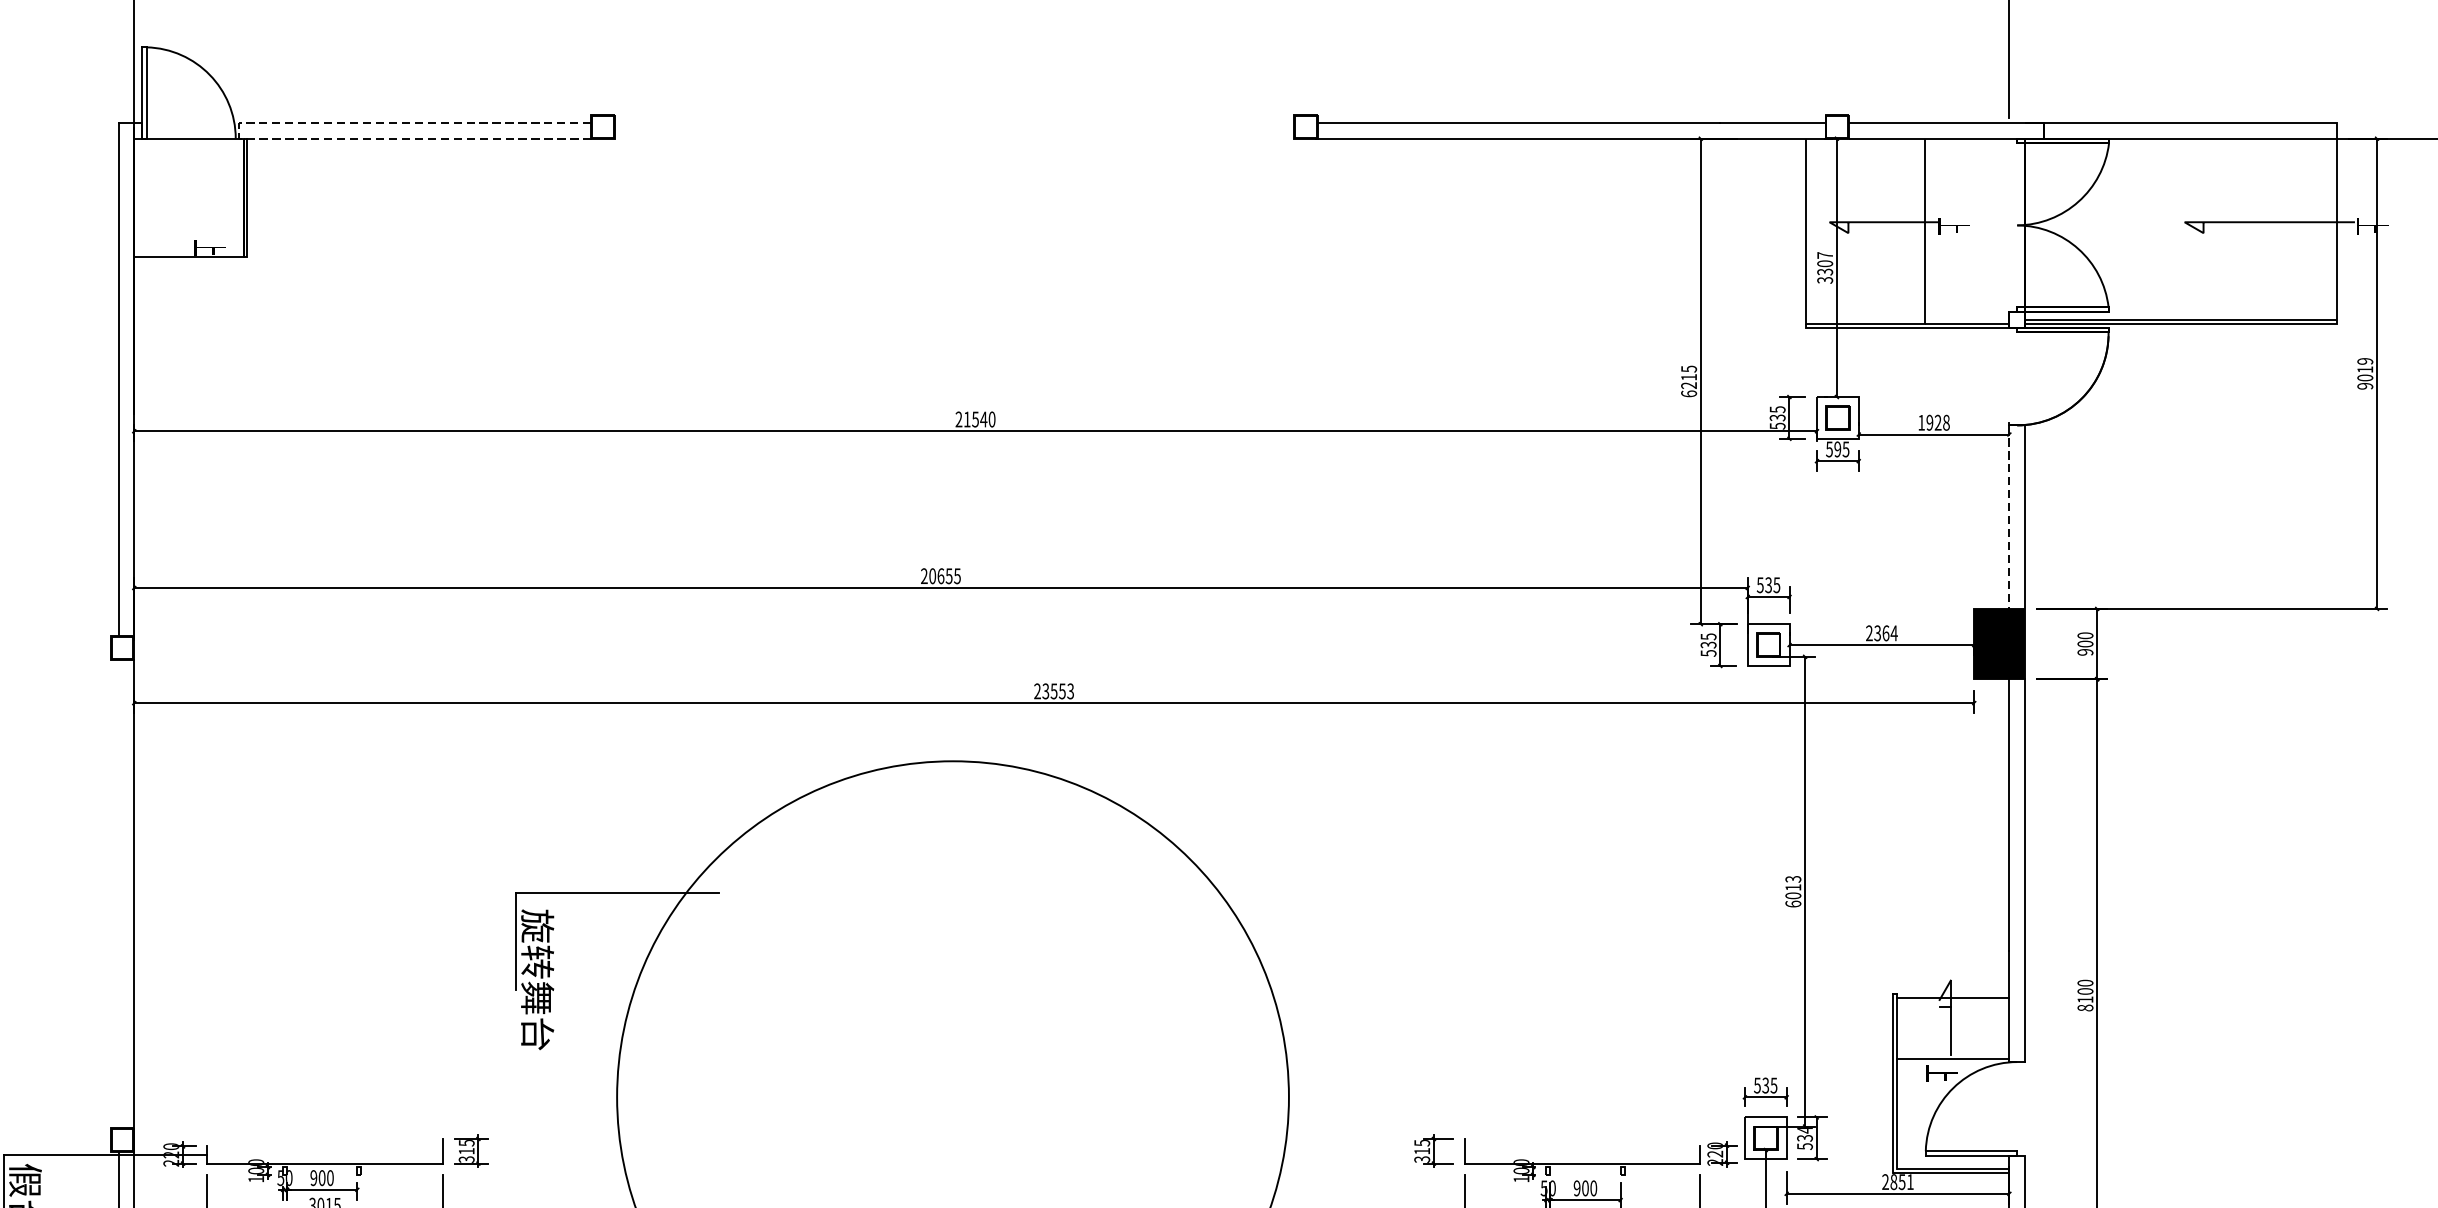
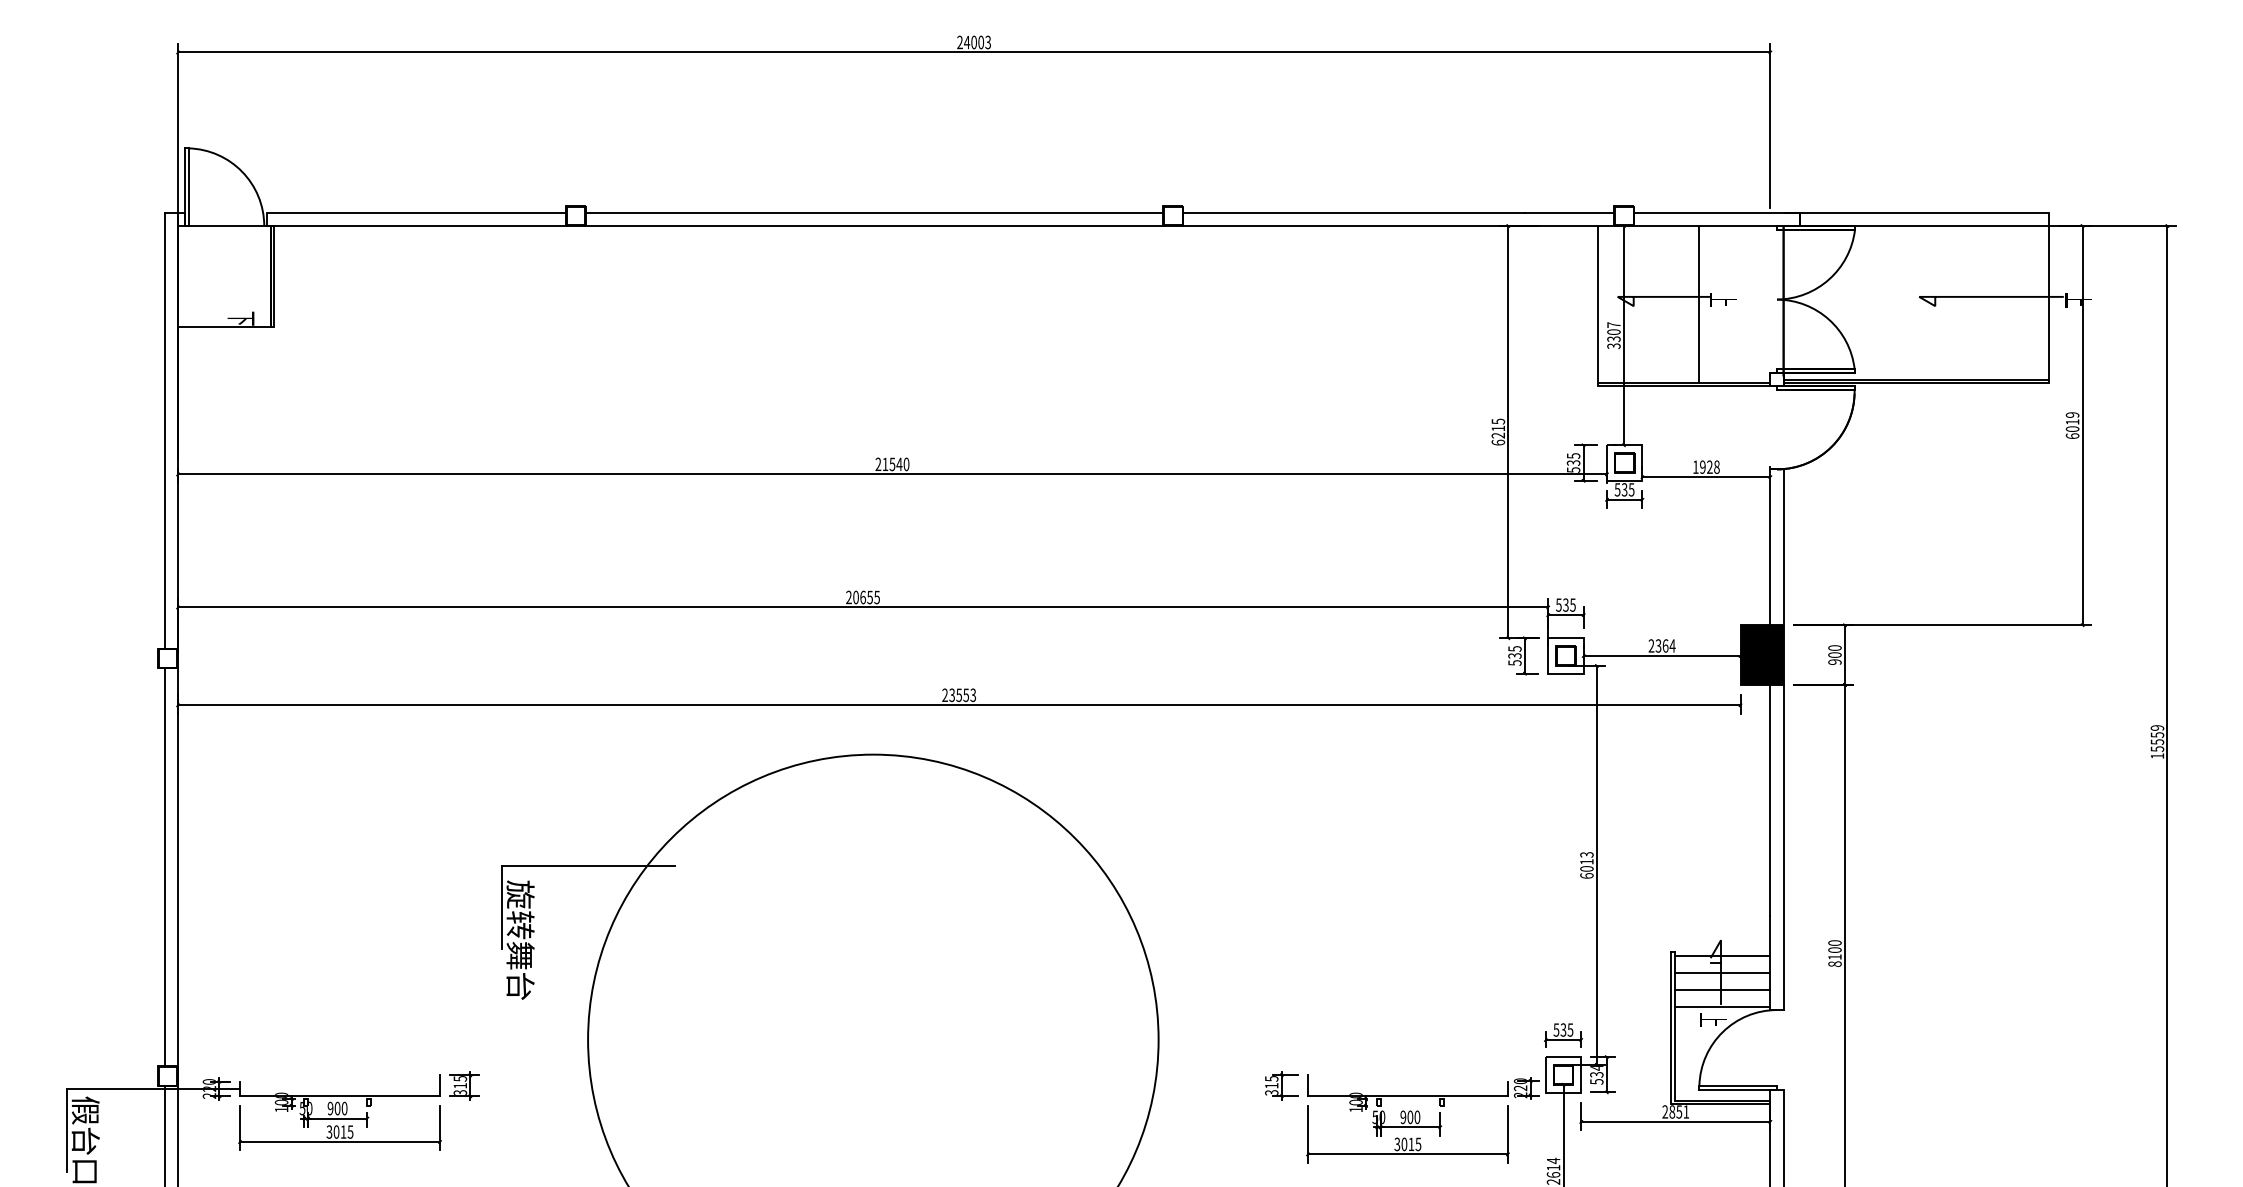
line: (954, 122) -> (874, 212), added
line: (238, 132) -> (266, 220), dashed -> solid
line: (954, 138) -> (874, 225), added
text: (208, 247) -> (241, 318), 上 -> 下
text: (2365, 386) -> (2072, 436), 9019 -> 6019
text: (1837, 449) -> (1624, 489), 595 -> 535
line: (2009, 517) -> (1770, 547), dashed -> solid
line: (118, 894) -> (164, 867), added
line: (1952, 1017) -> (1722, 972), added
line: (1952, 1039) -> (1722, 990), added

